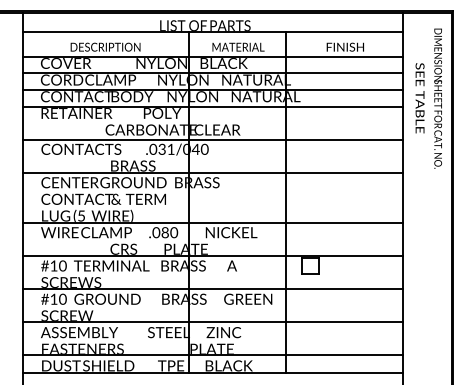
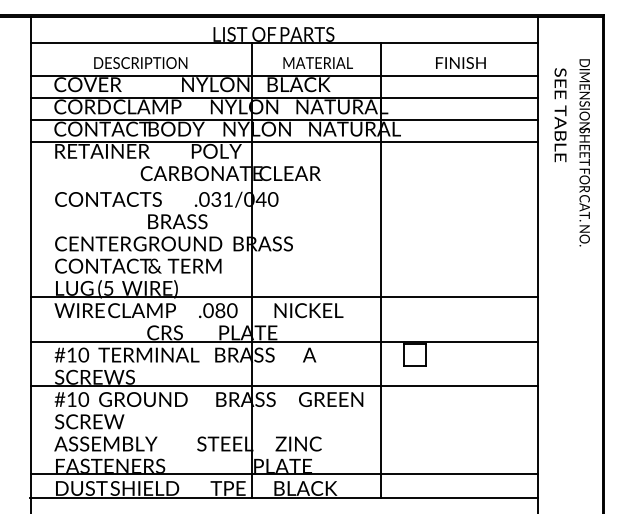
text: (420, 98) -> (560, 115), moved
text: (438, 98) -> (584, 152), moved
line: (213, 139) -> (284, 186), removed
line: (213, 172) -> (284, 230), removed
line: (213, 322) -> (284, 430), removed

